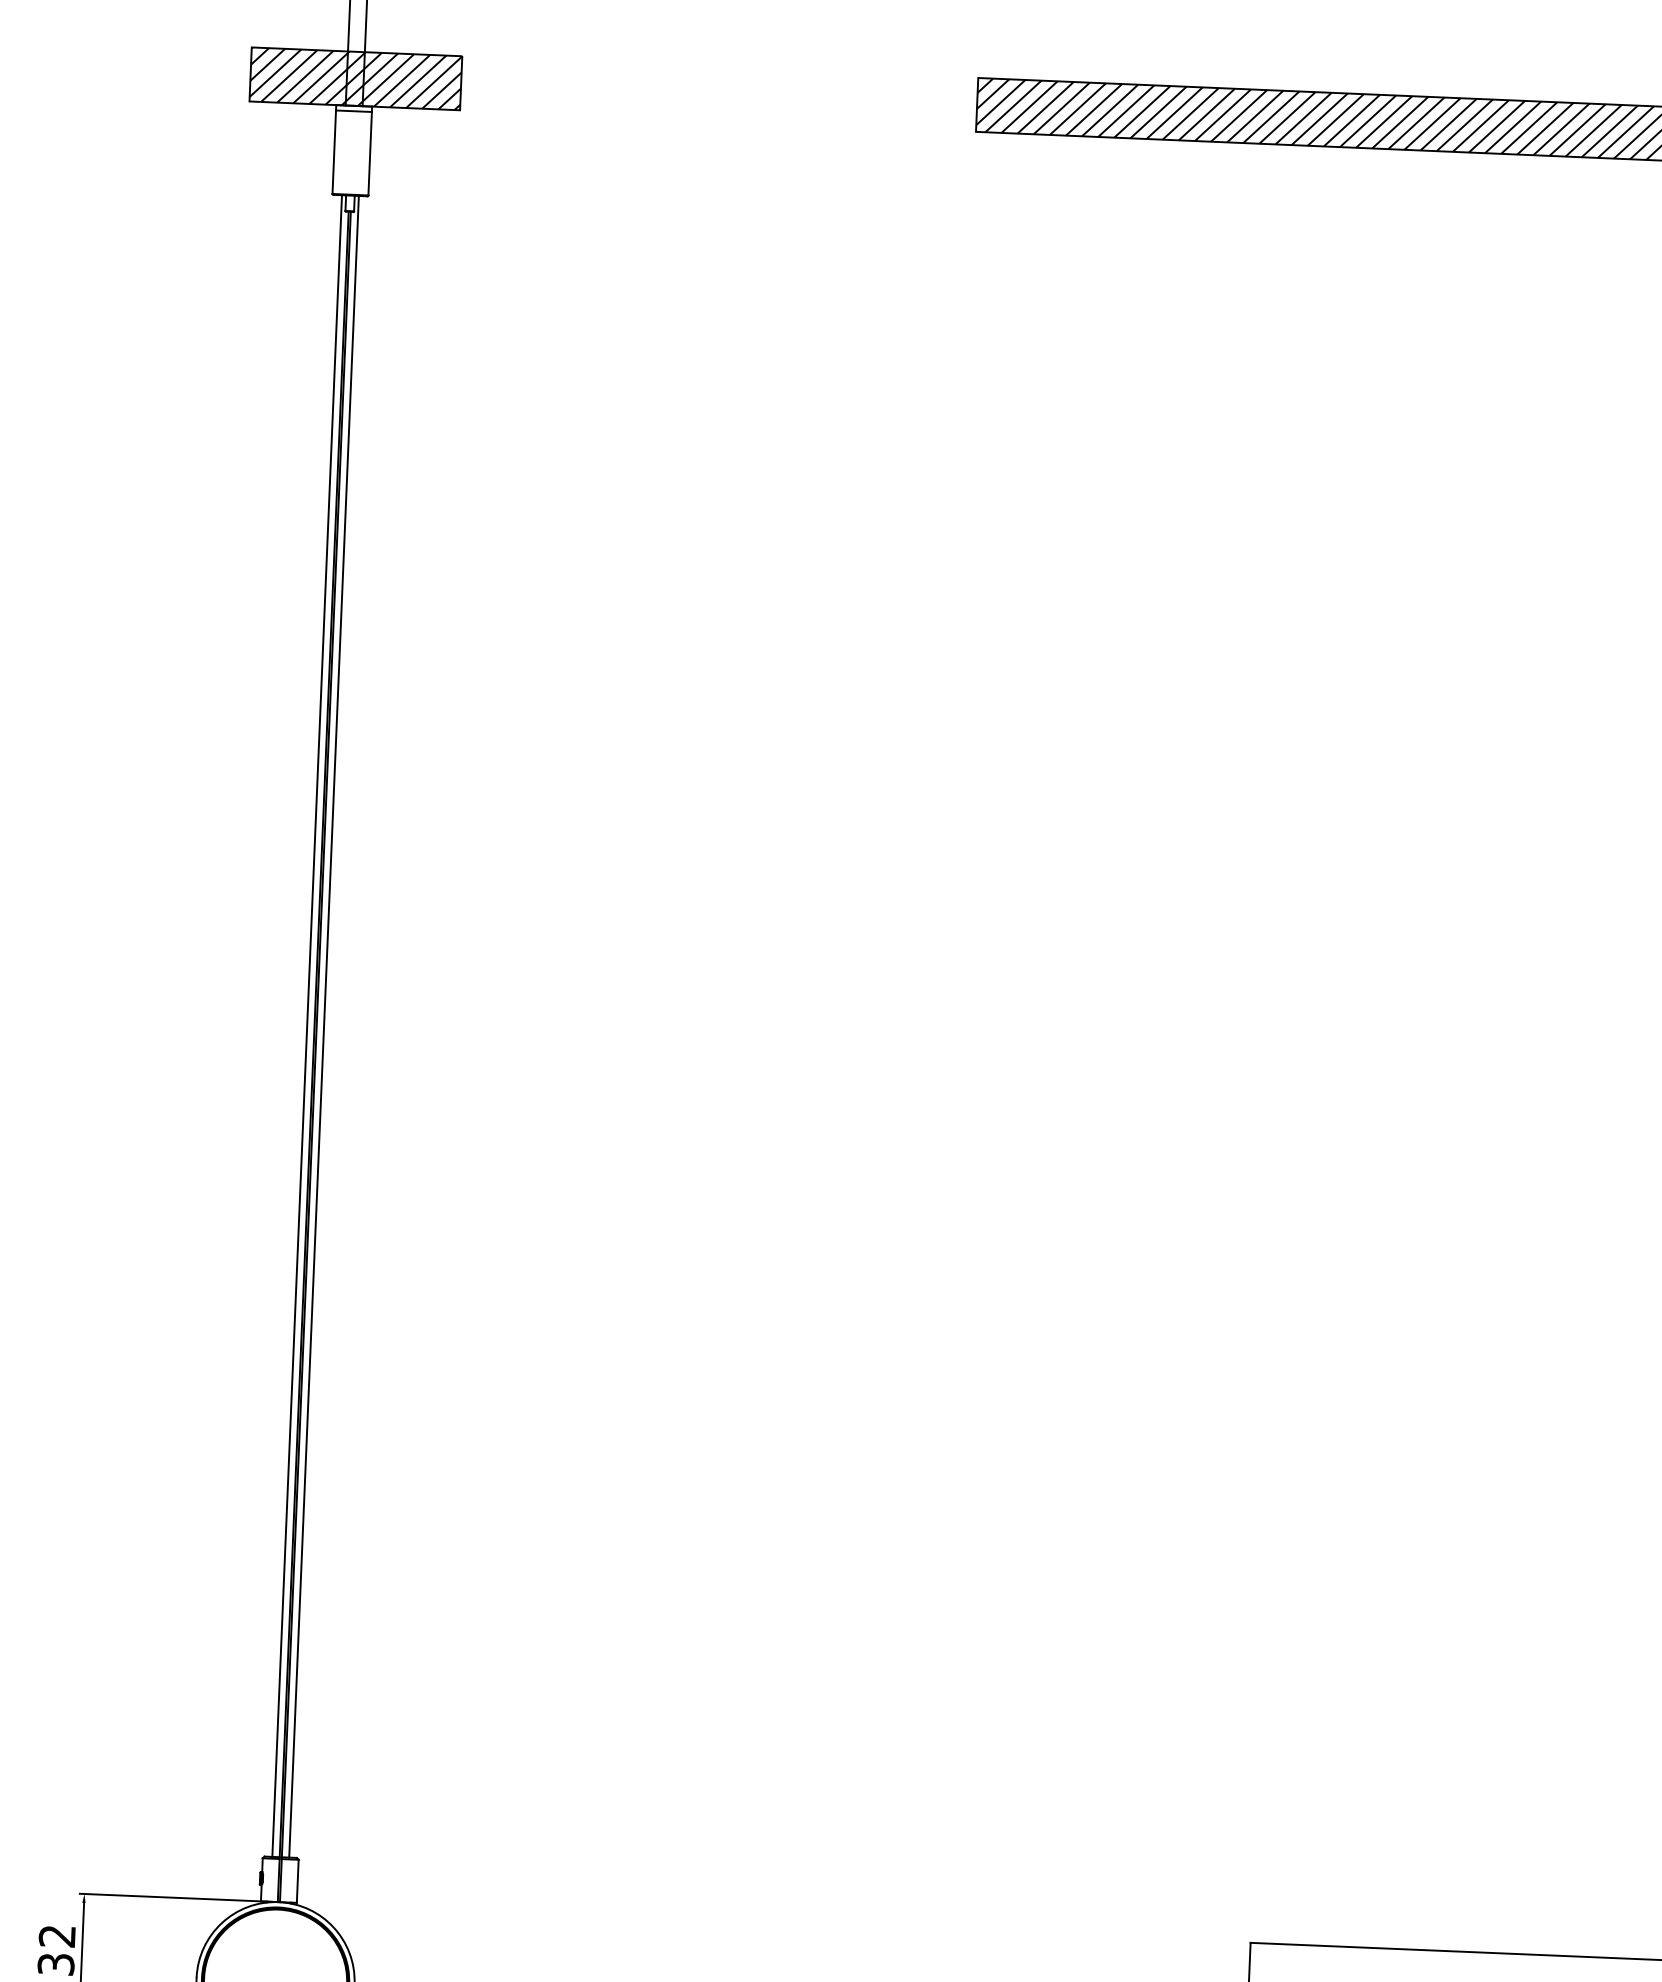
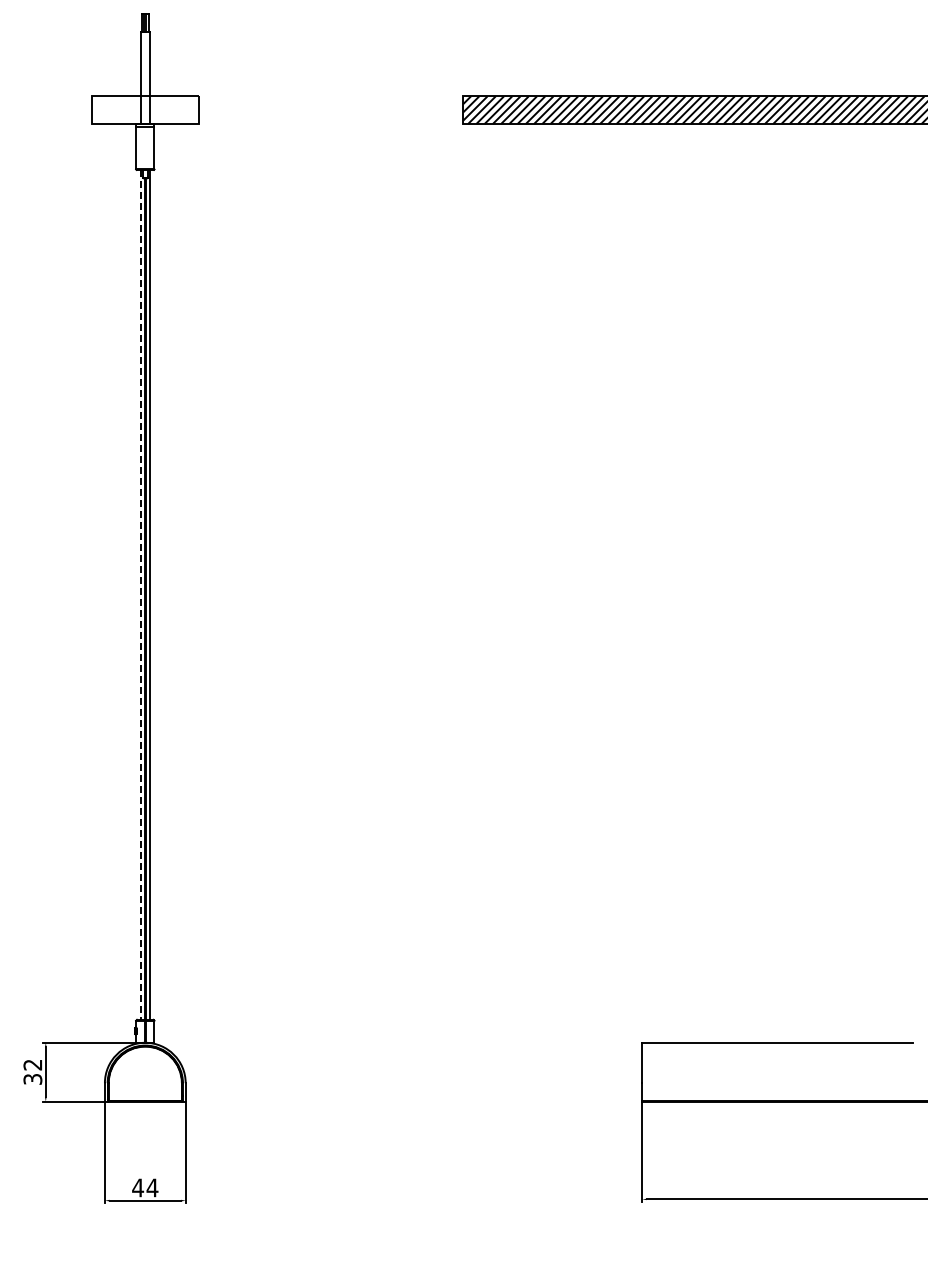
hatch: (355, 79) -> (145, 110), removed
line: (306, 1025) -> (140, 594), solid -> dashed

